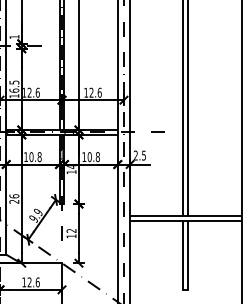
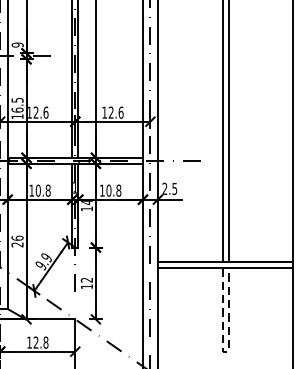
text: (14, 37) -> (17, 45), 1 -> 9
text: (37, 282) -> (45, 342), 12.6 -> 12.8
line: (186, 290) -> (226, 352), solid -> dashed

